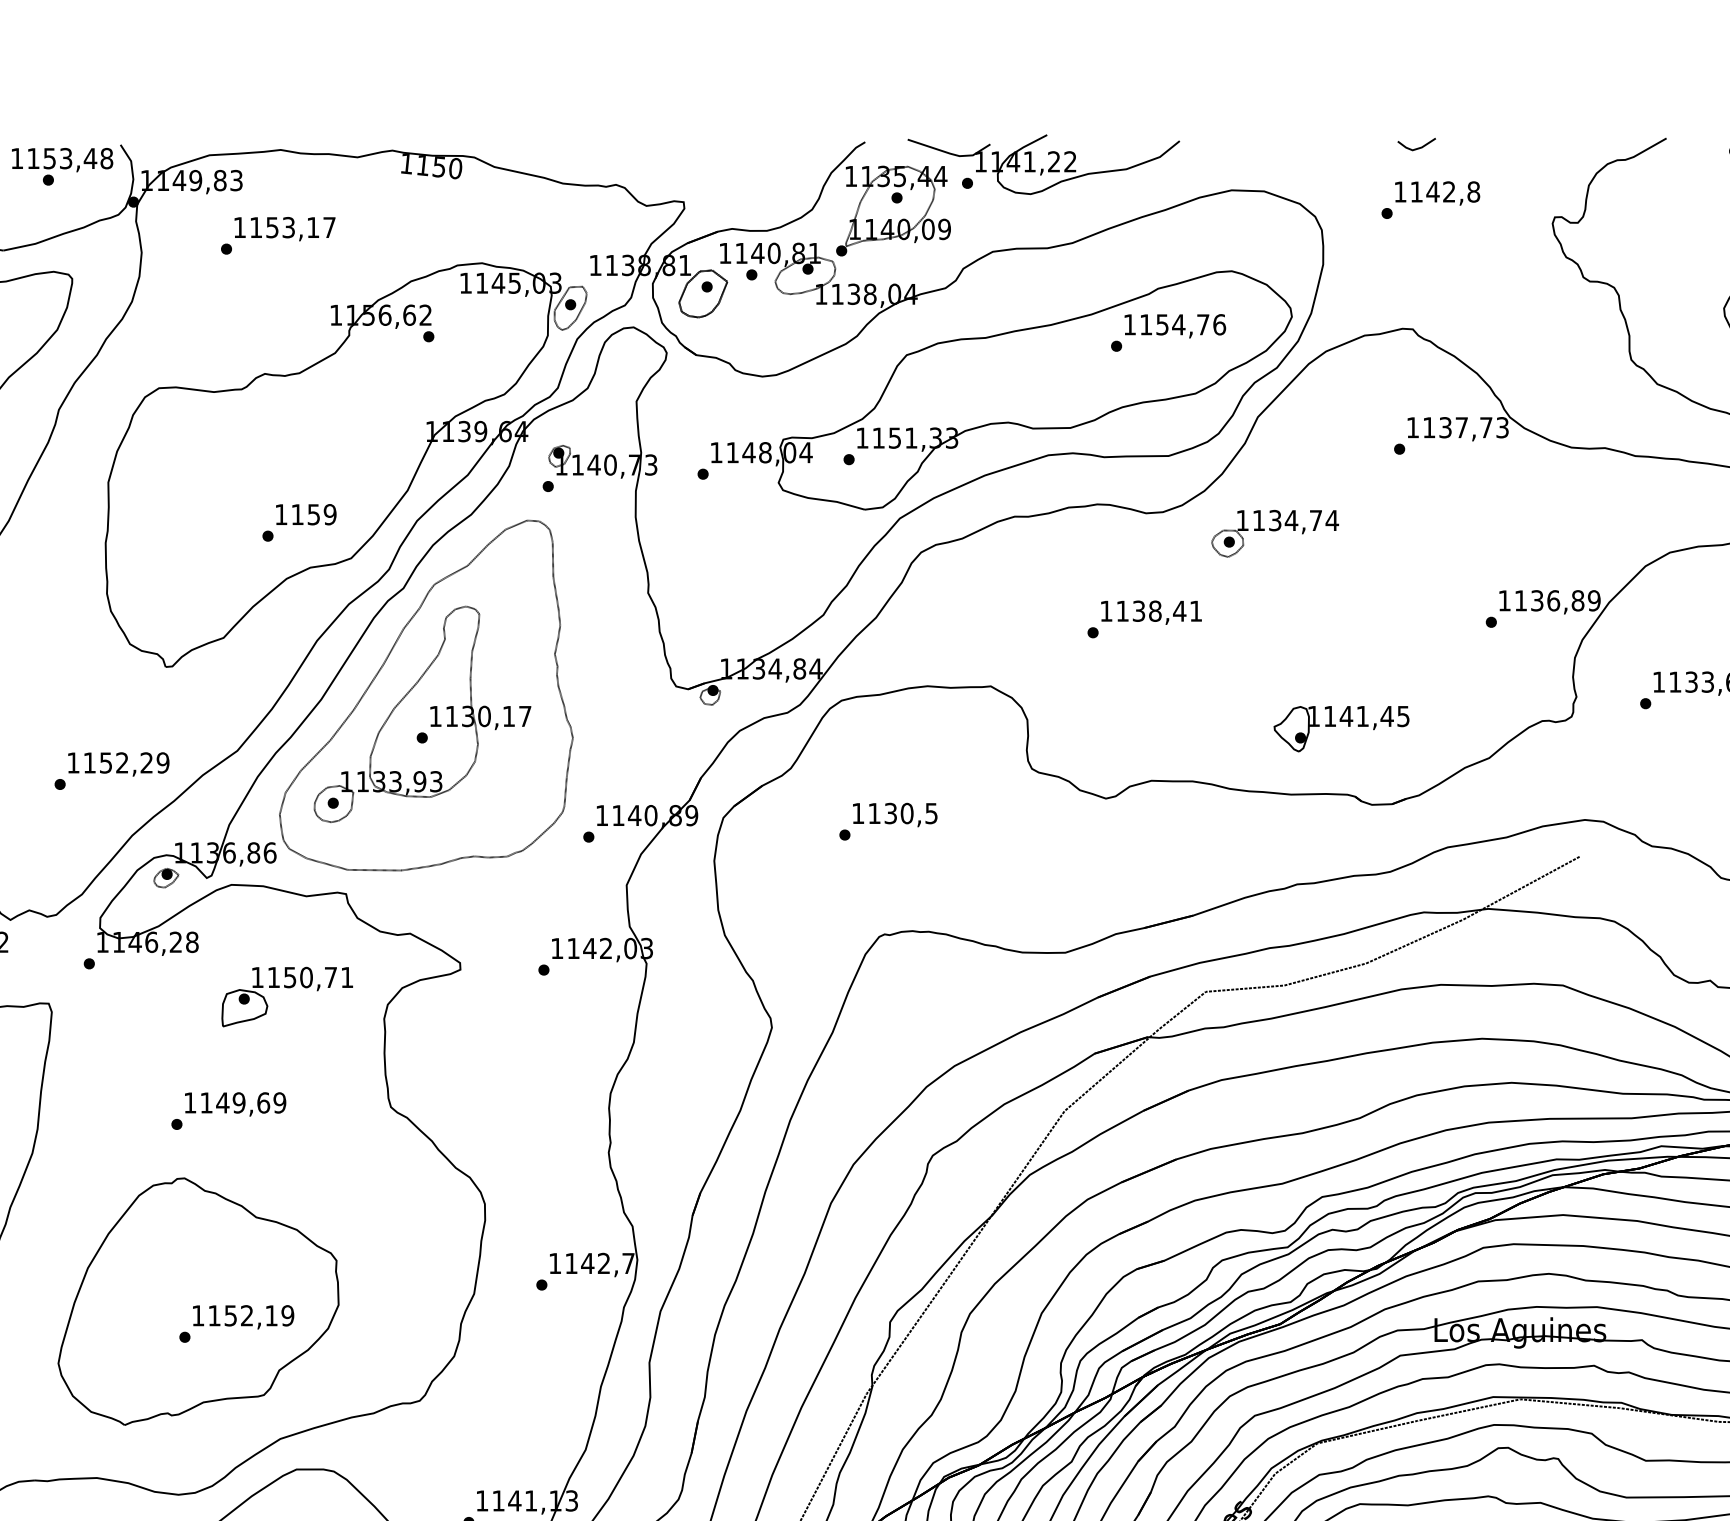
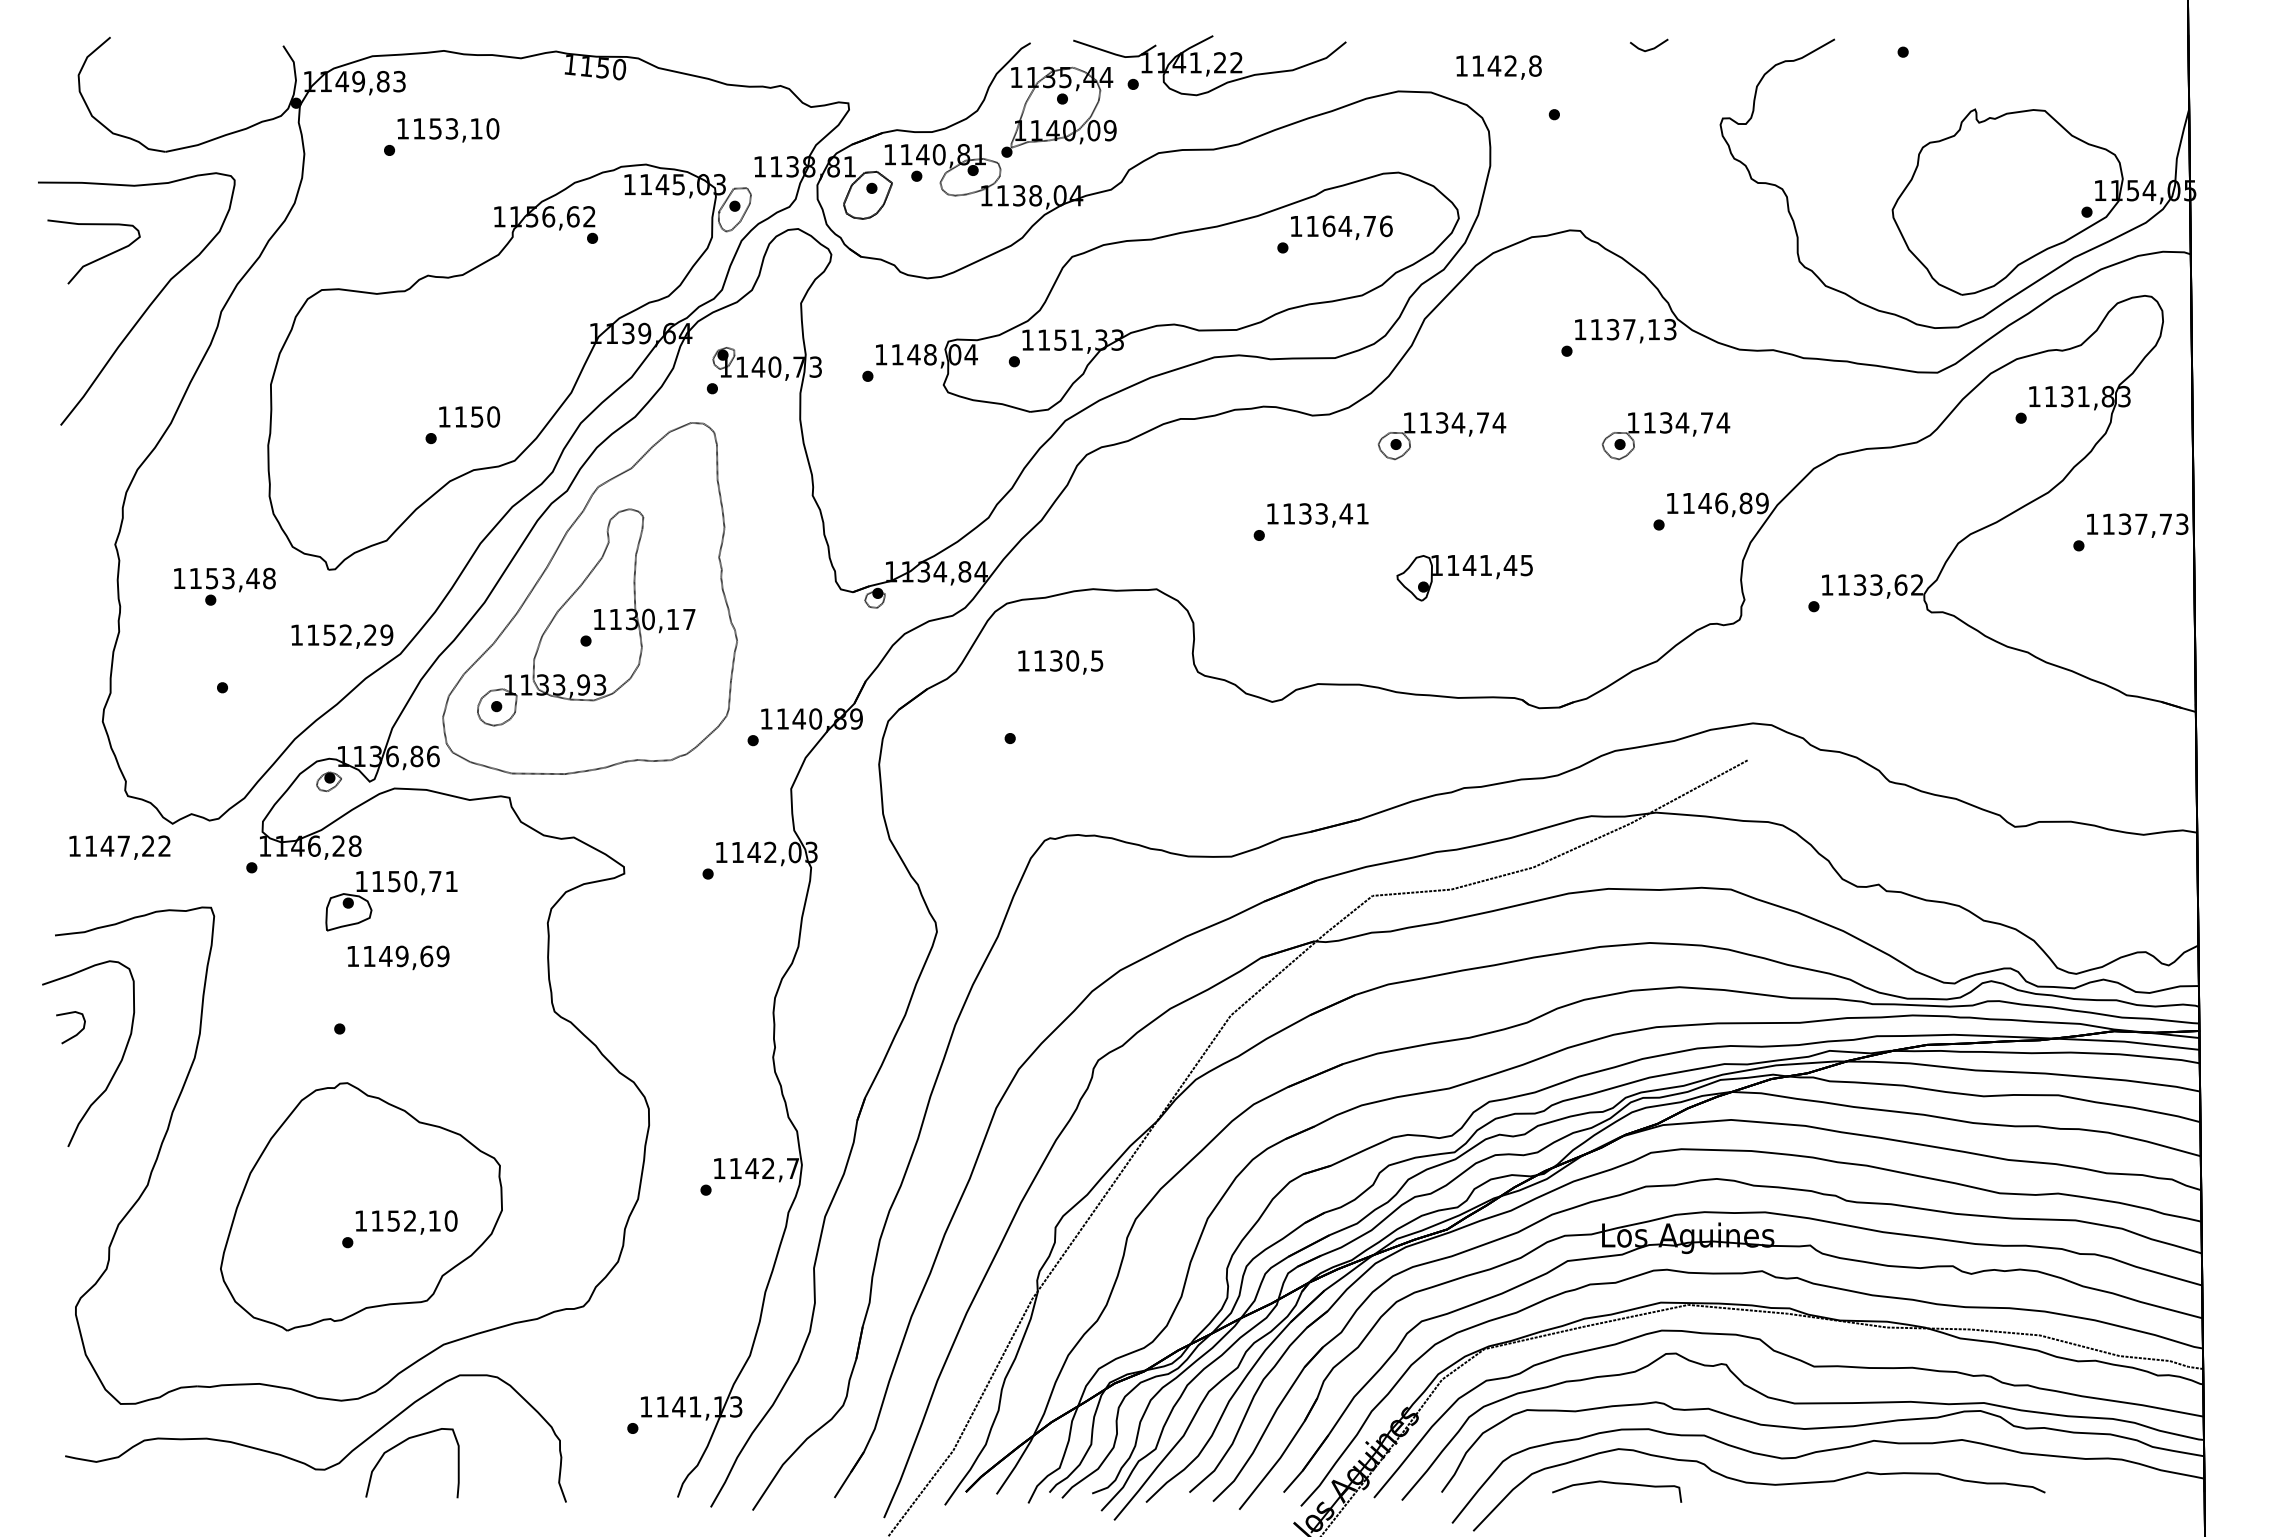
line: (1417, 147) -> (1649, 48), moved
text: (62, 166) -> (224, 586), moved
text: (1437, 193) -> (1498, 67), moved
text: (329, 227) -> (492, 128), 1153,17 -> 1153,10
text: (1162, 324) -> (1328, 226), 1154,76 -> 1164,76
text: (1485, 427) -> (1653, 329), 1137,73 -> 1137,13
text: (330, 514) -> (493, 416), 1159 -> 1150
part: (1497, 534) -> (1665, 436), added
text: (1536, 600) -> (1704, 503), 1136,89 -> 1146,89
text: (1155, 610) -> (1321, 513), 1138,41 -> 1133,41
part: (1341, 729) -> (1464, 578), moved
text: (118, 764) -> (342, 636), moved
text: (895, 815) -> (1060, 662), moved
part: (287, 988) -> (391, 892), moved
text: (235, 1104) -> (398, 957), moved
text: (287, 1315) -> (450, 1220), 1152,19 -> 1152,10

